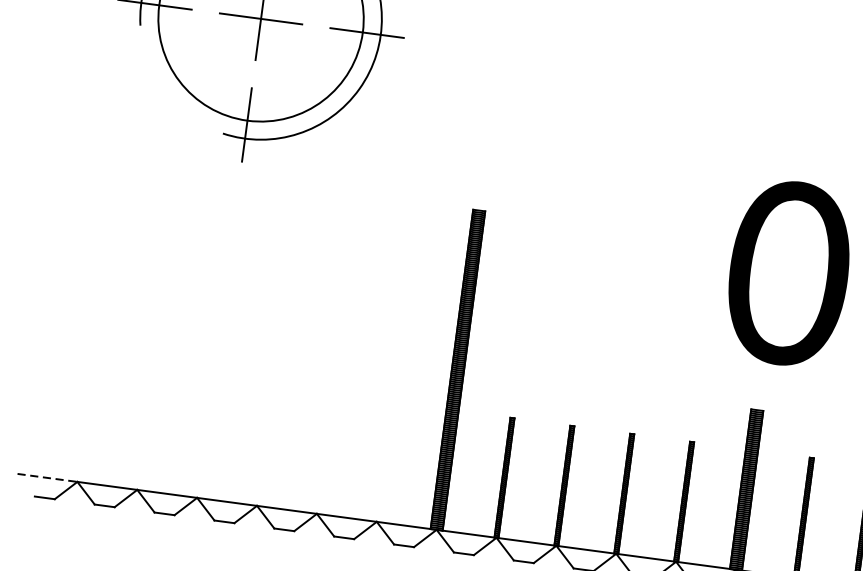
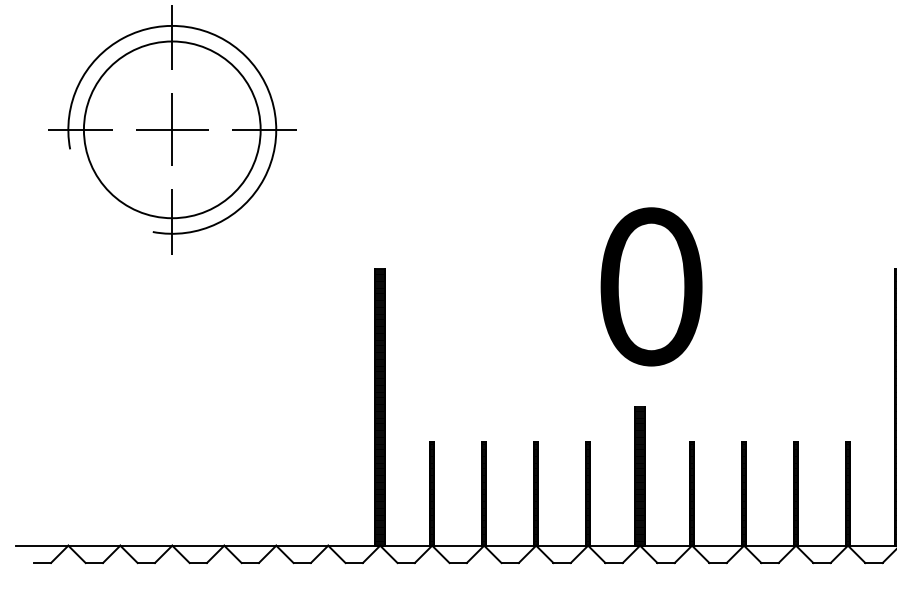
line: (47, 477) -> (42, 545), dashed -> solid

